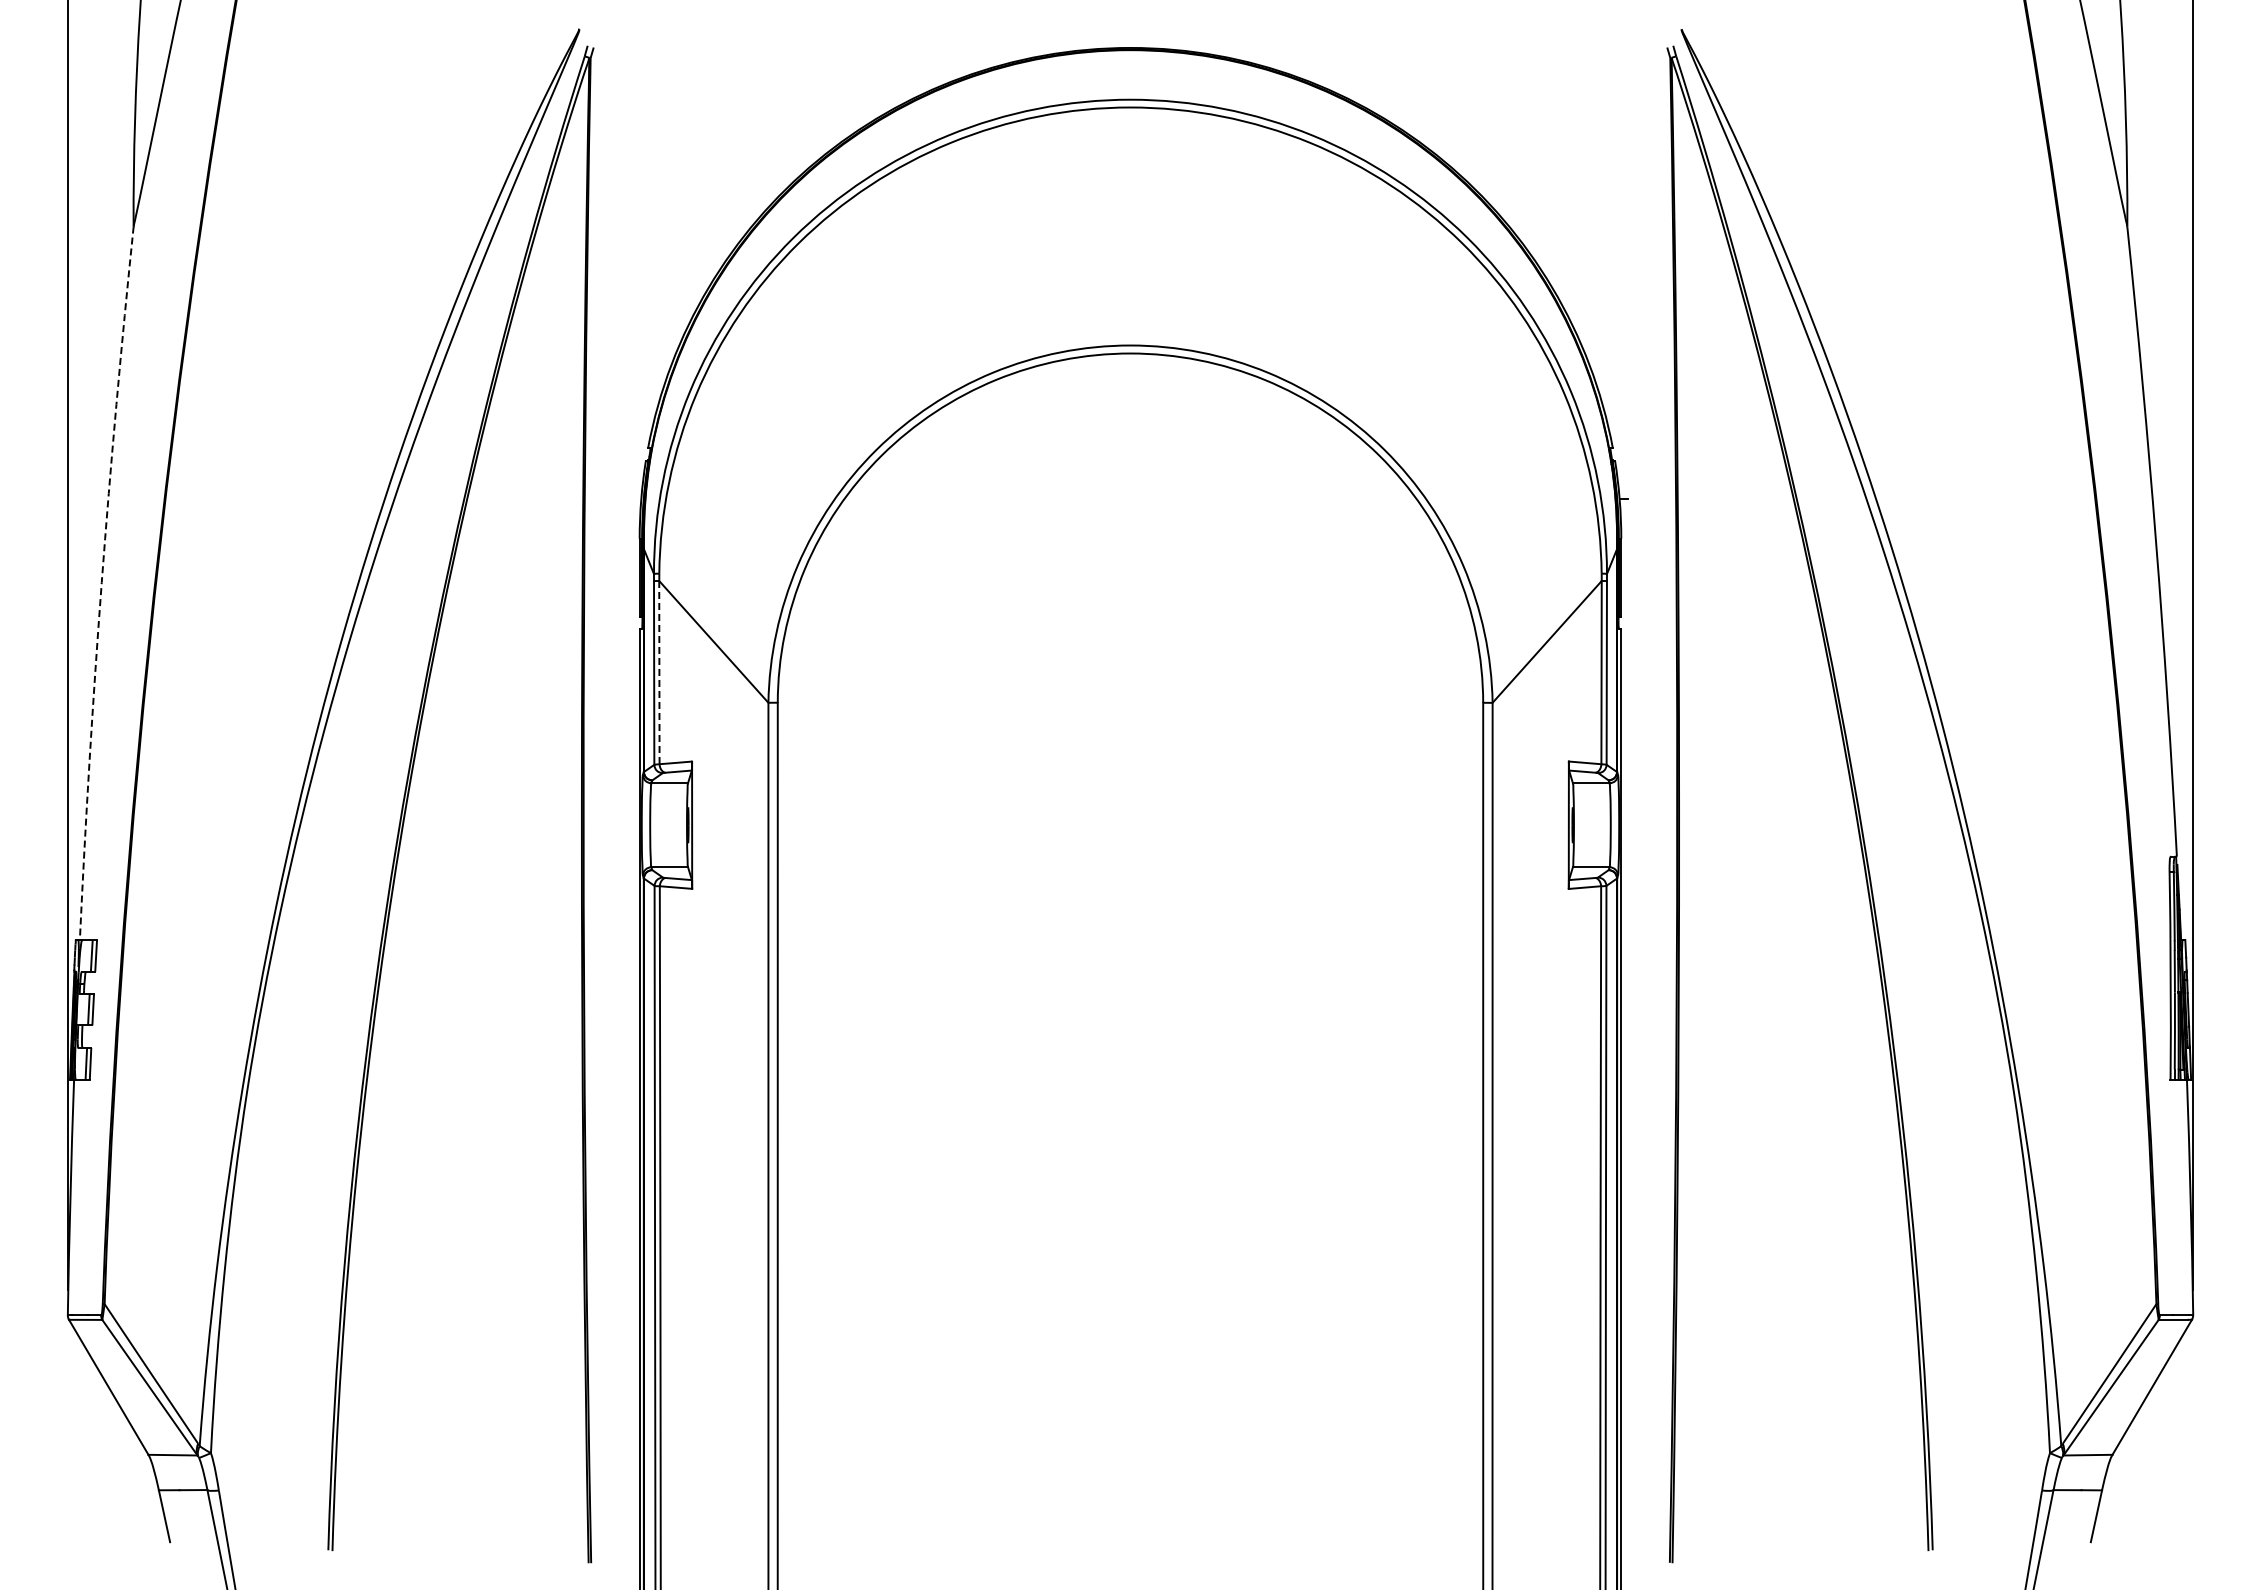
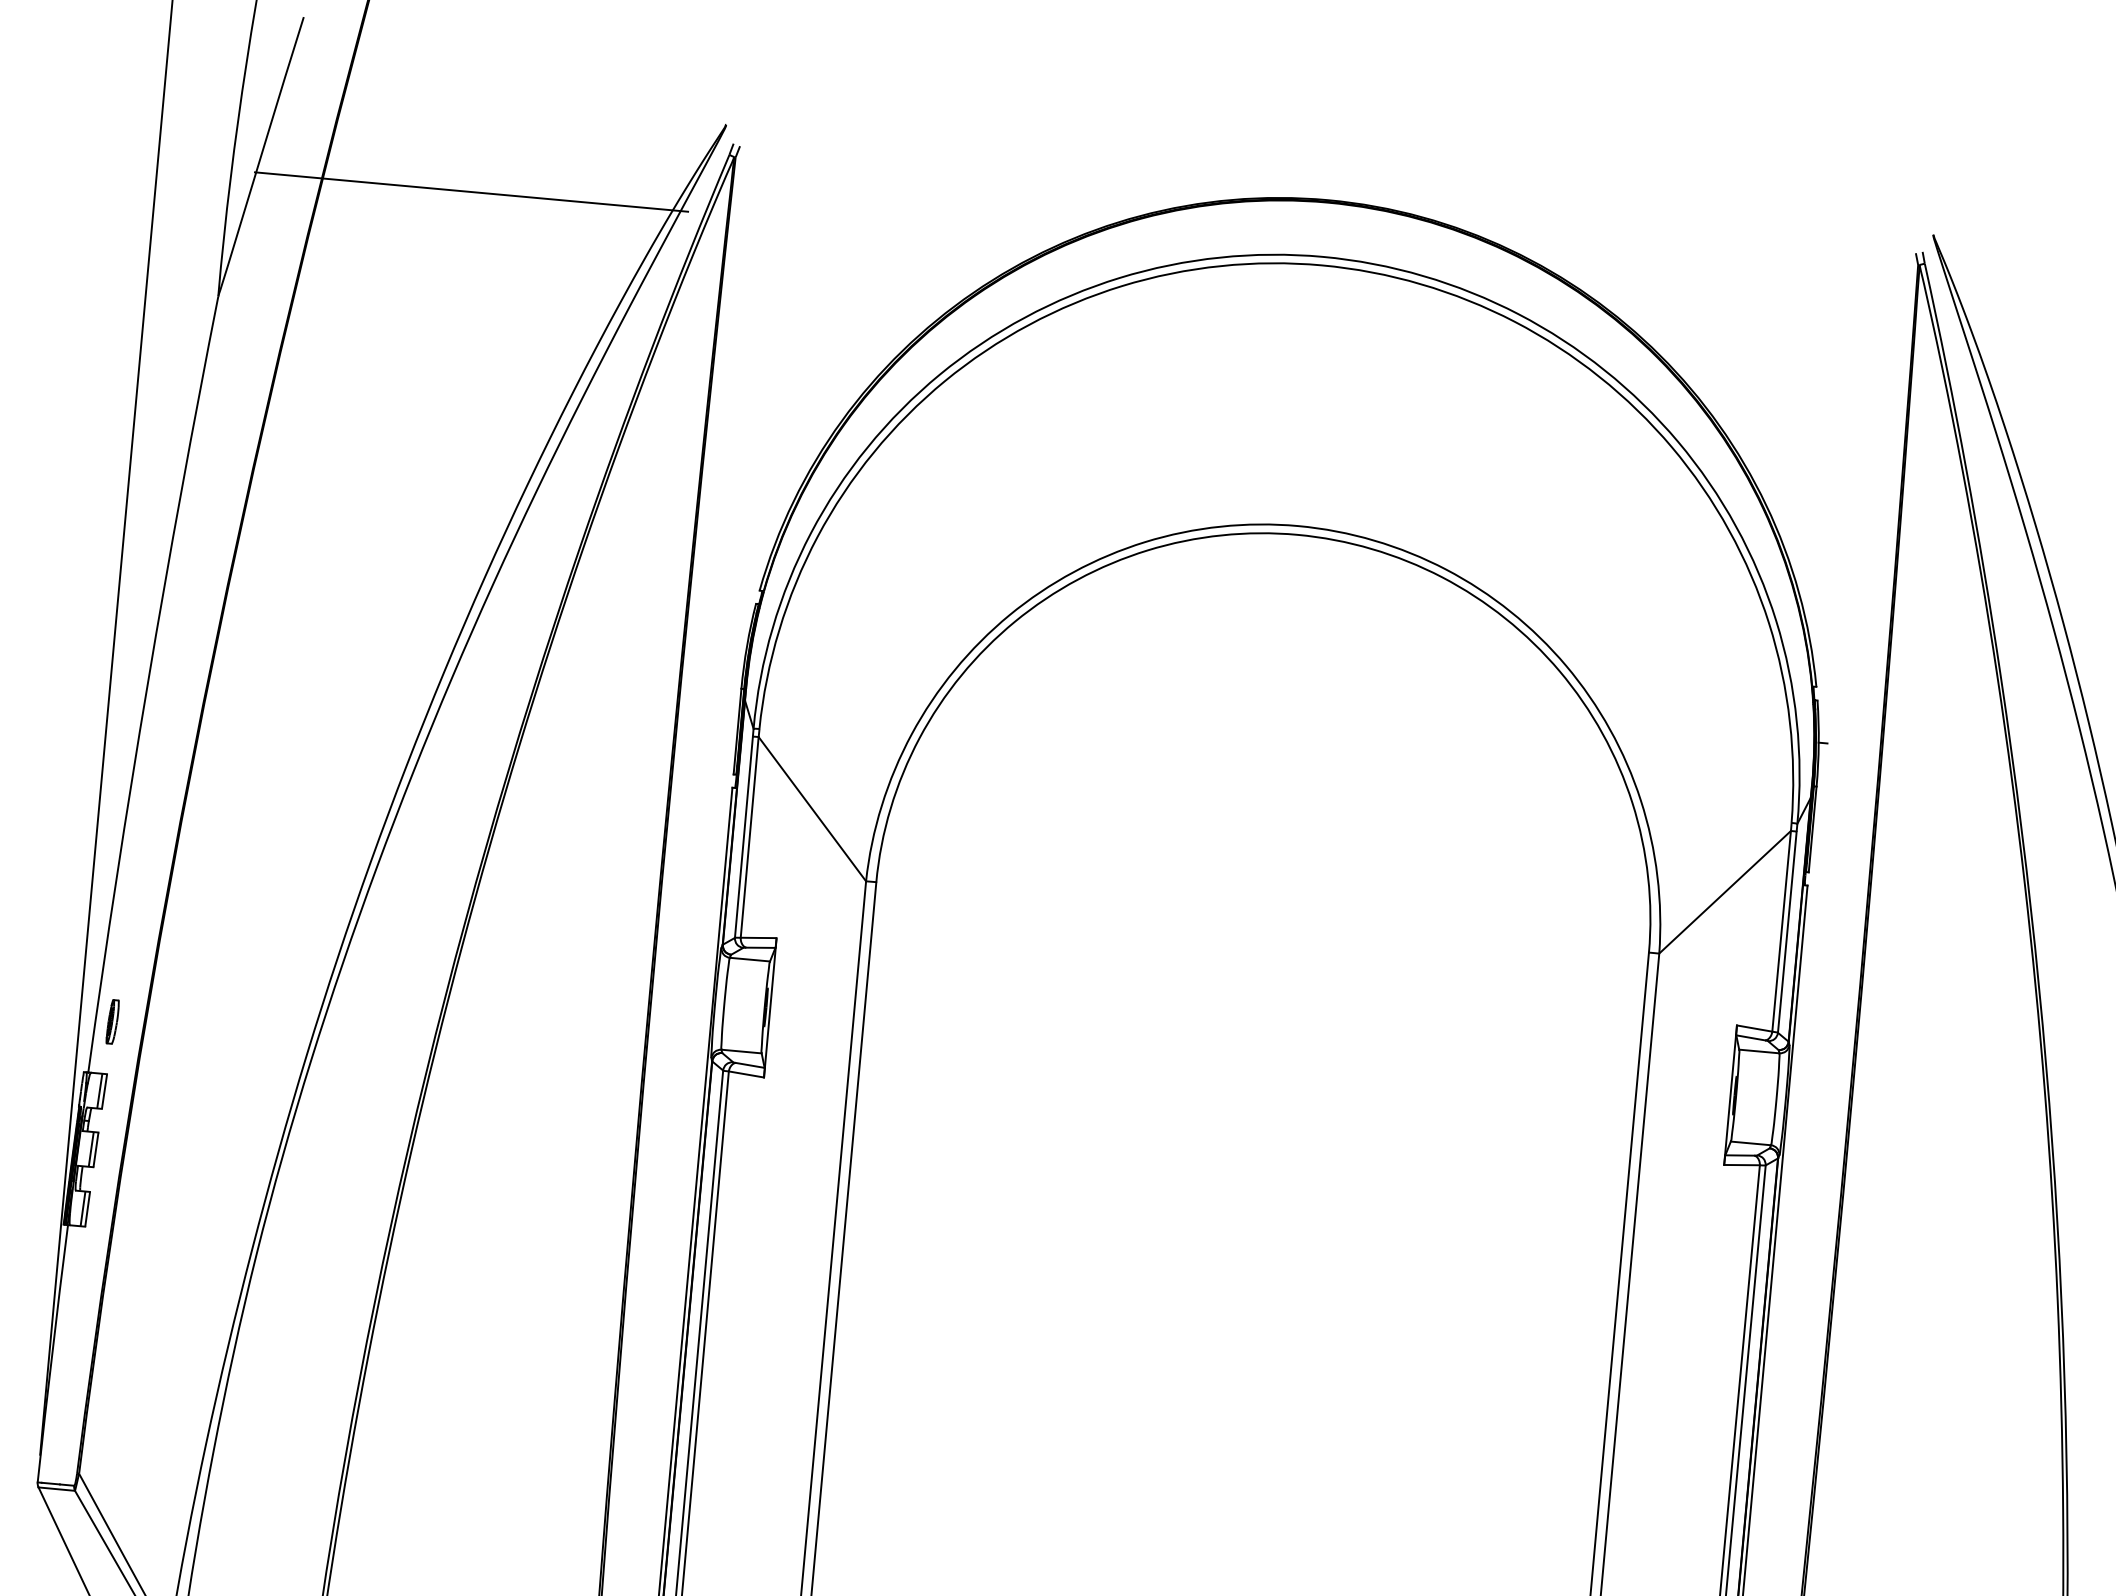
line: (354, 111) -> (471, 192), added
arc: (101, 582) -> (147, 683), dashed -> solid
line: (659, 672) -> (749, 837), dashed -> solid
part: (97, 891) -> (112, 1021), added

